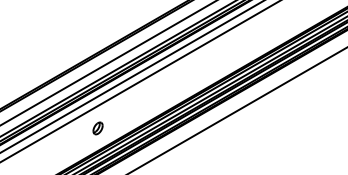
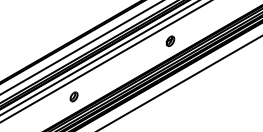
part: (225, 53) -> (170, 40), added

